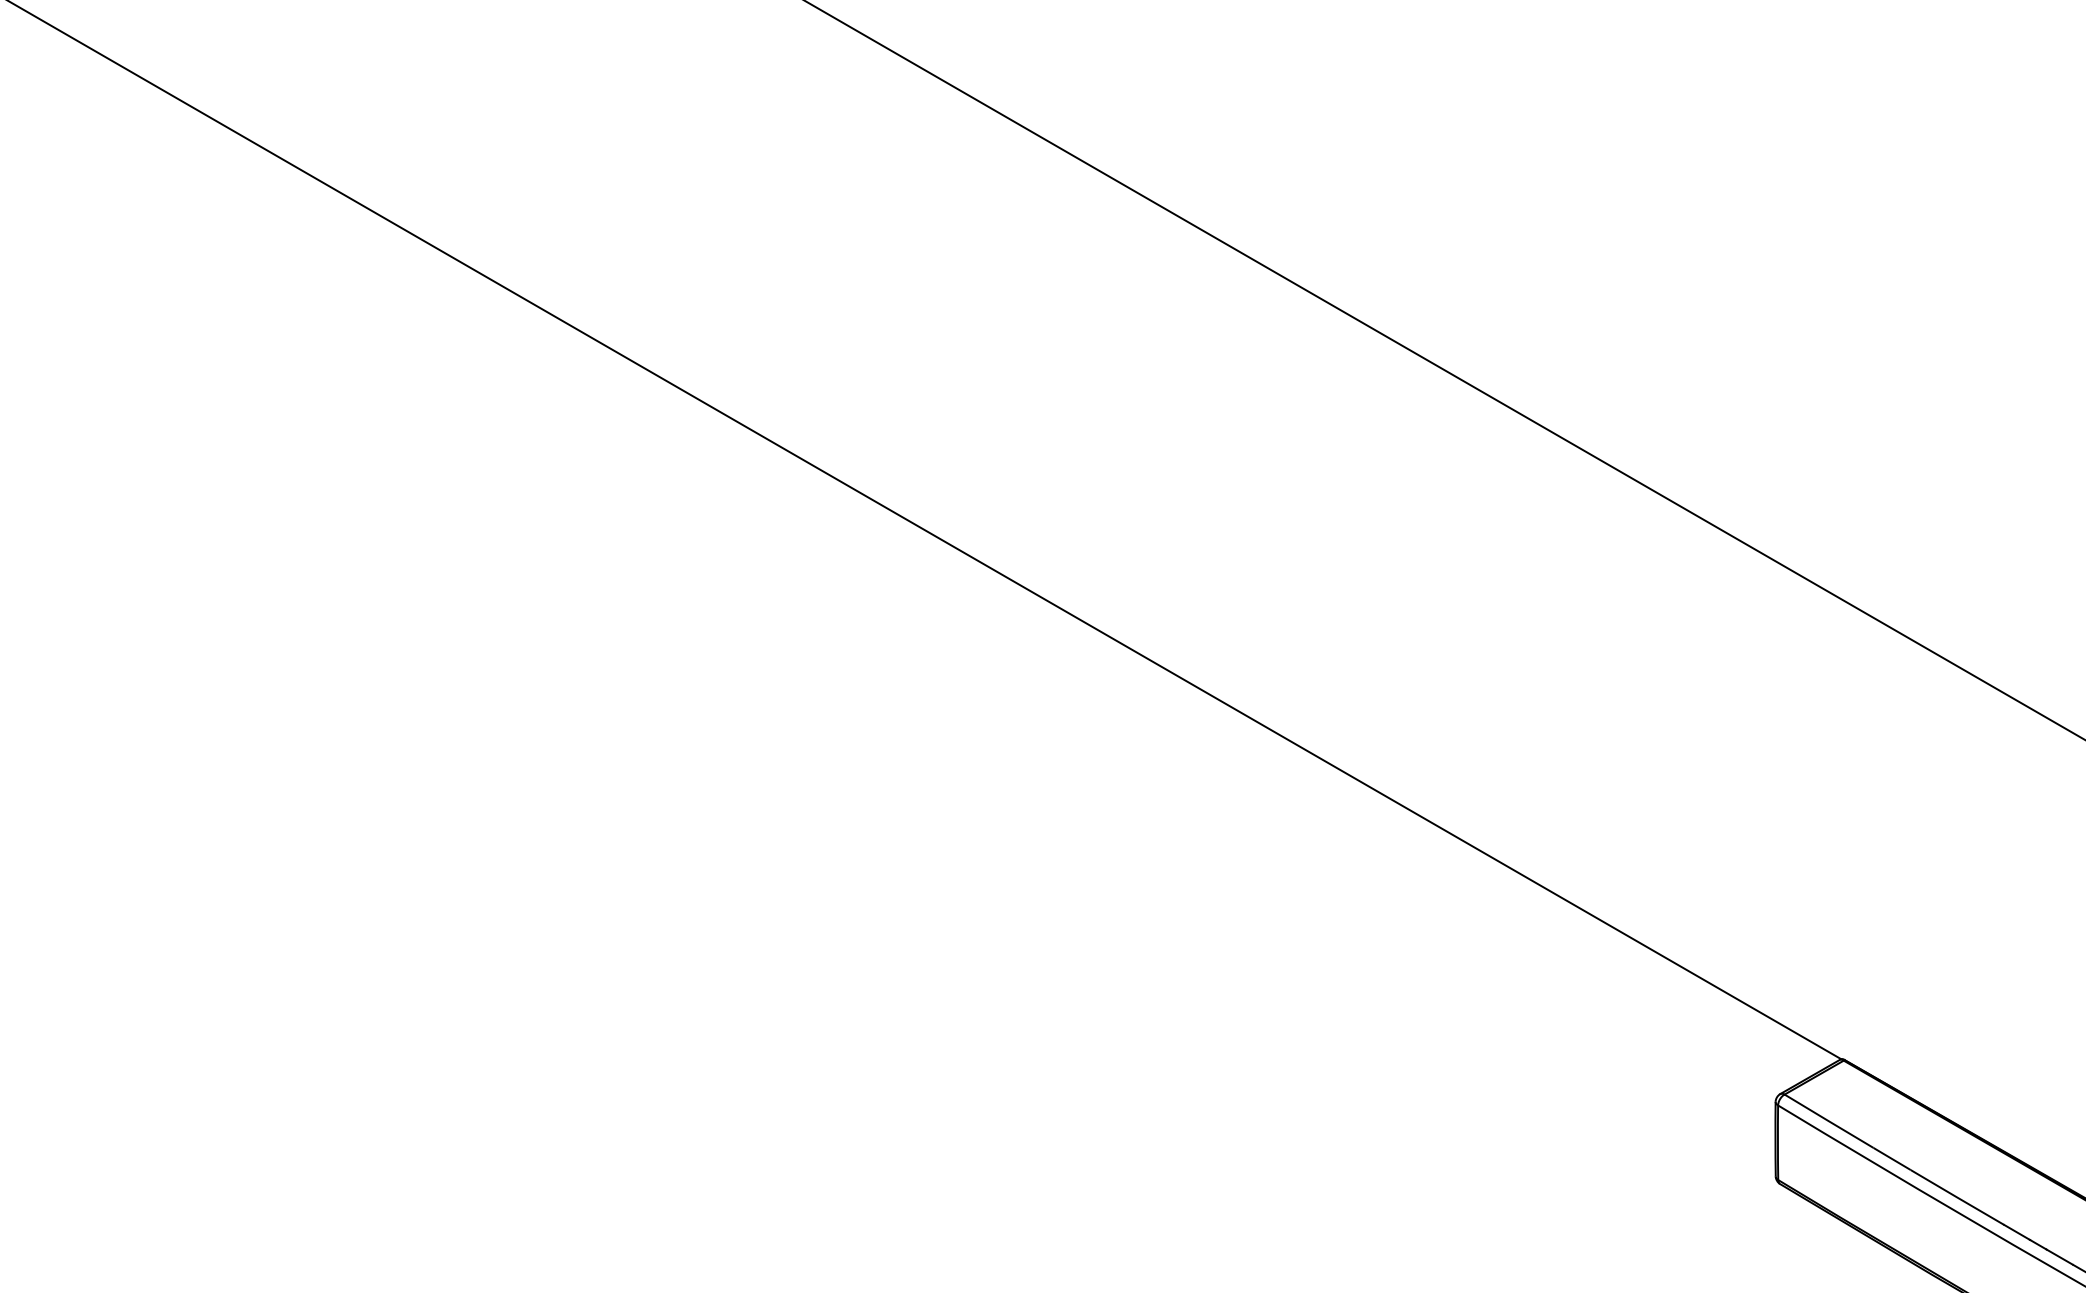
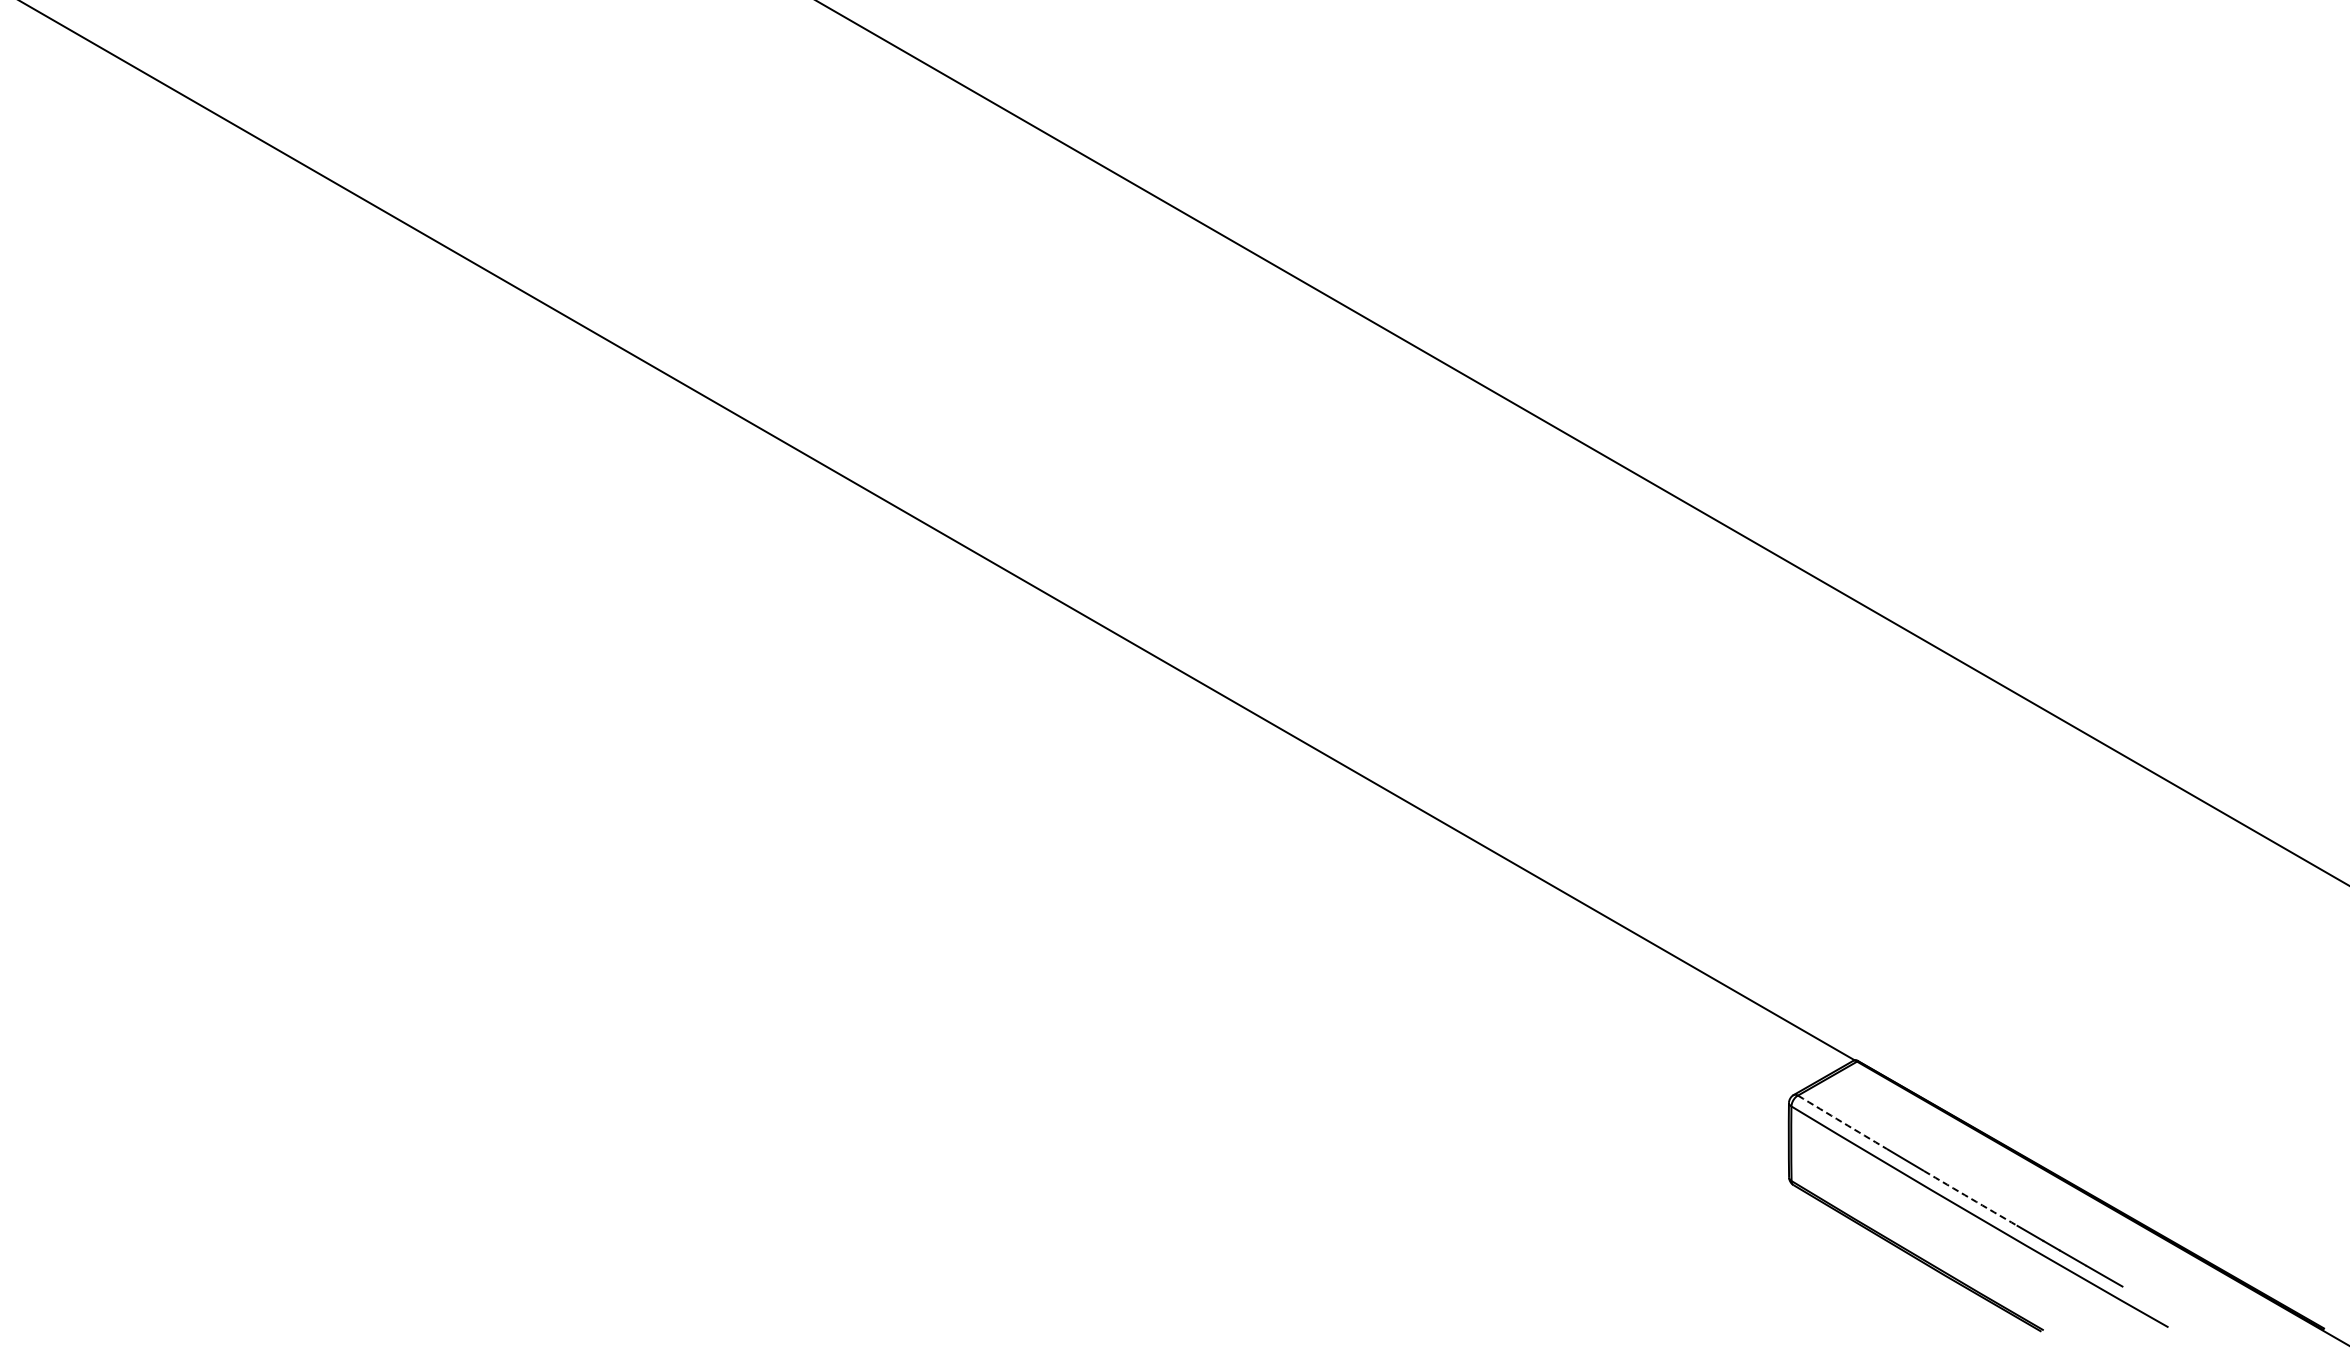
arc: (1829, 1121) -> (1842, 1122), solid -> dashed
arc: (1957, 1197) -> (1970, 1198), solid -> dashed

